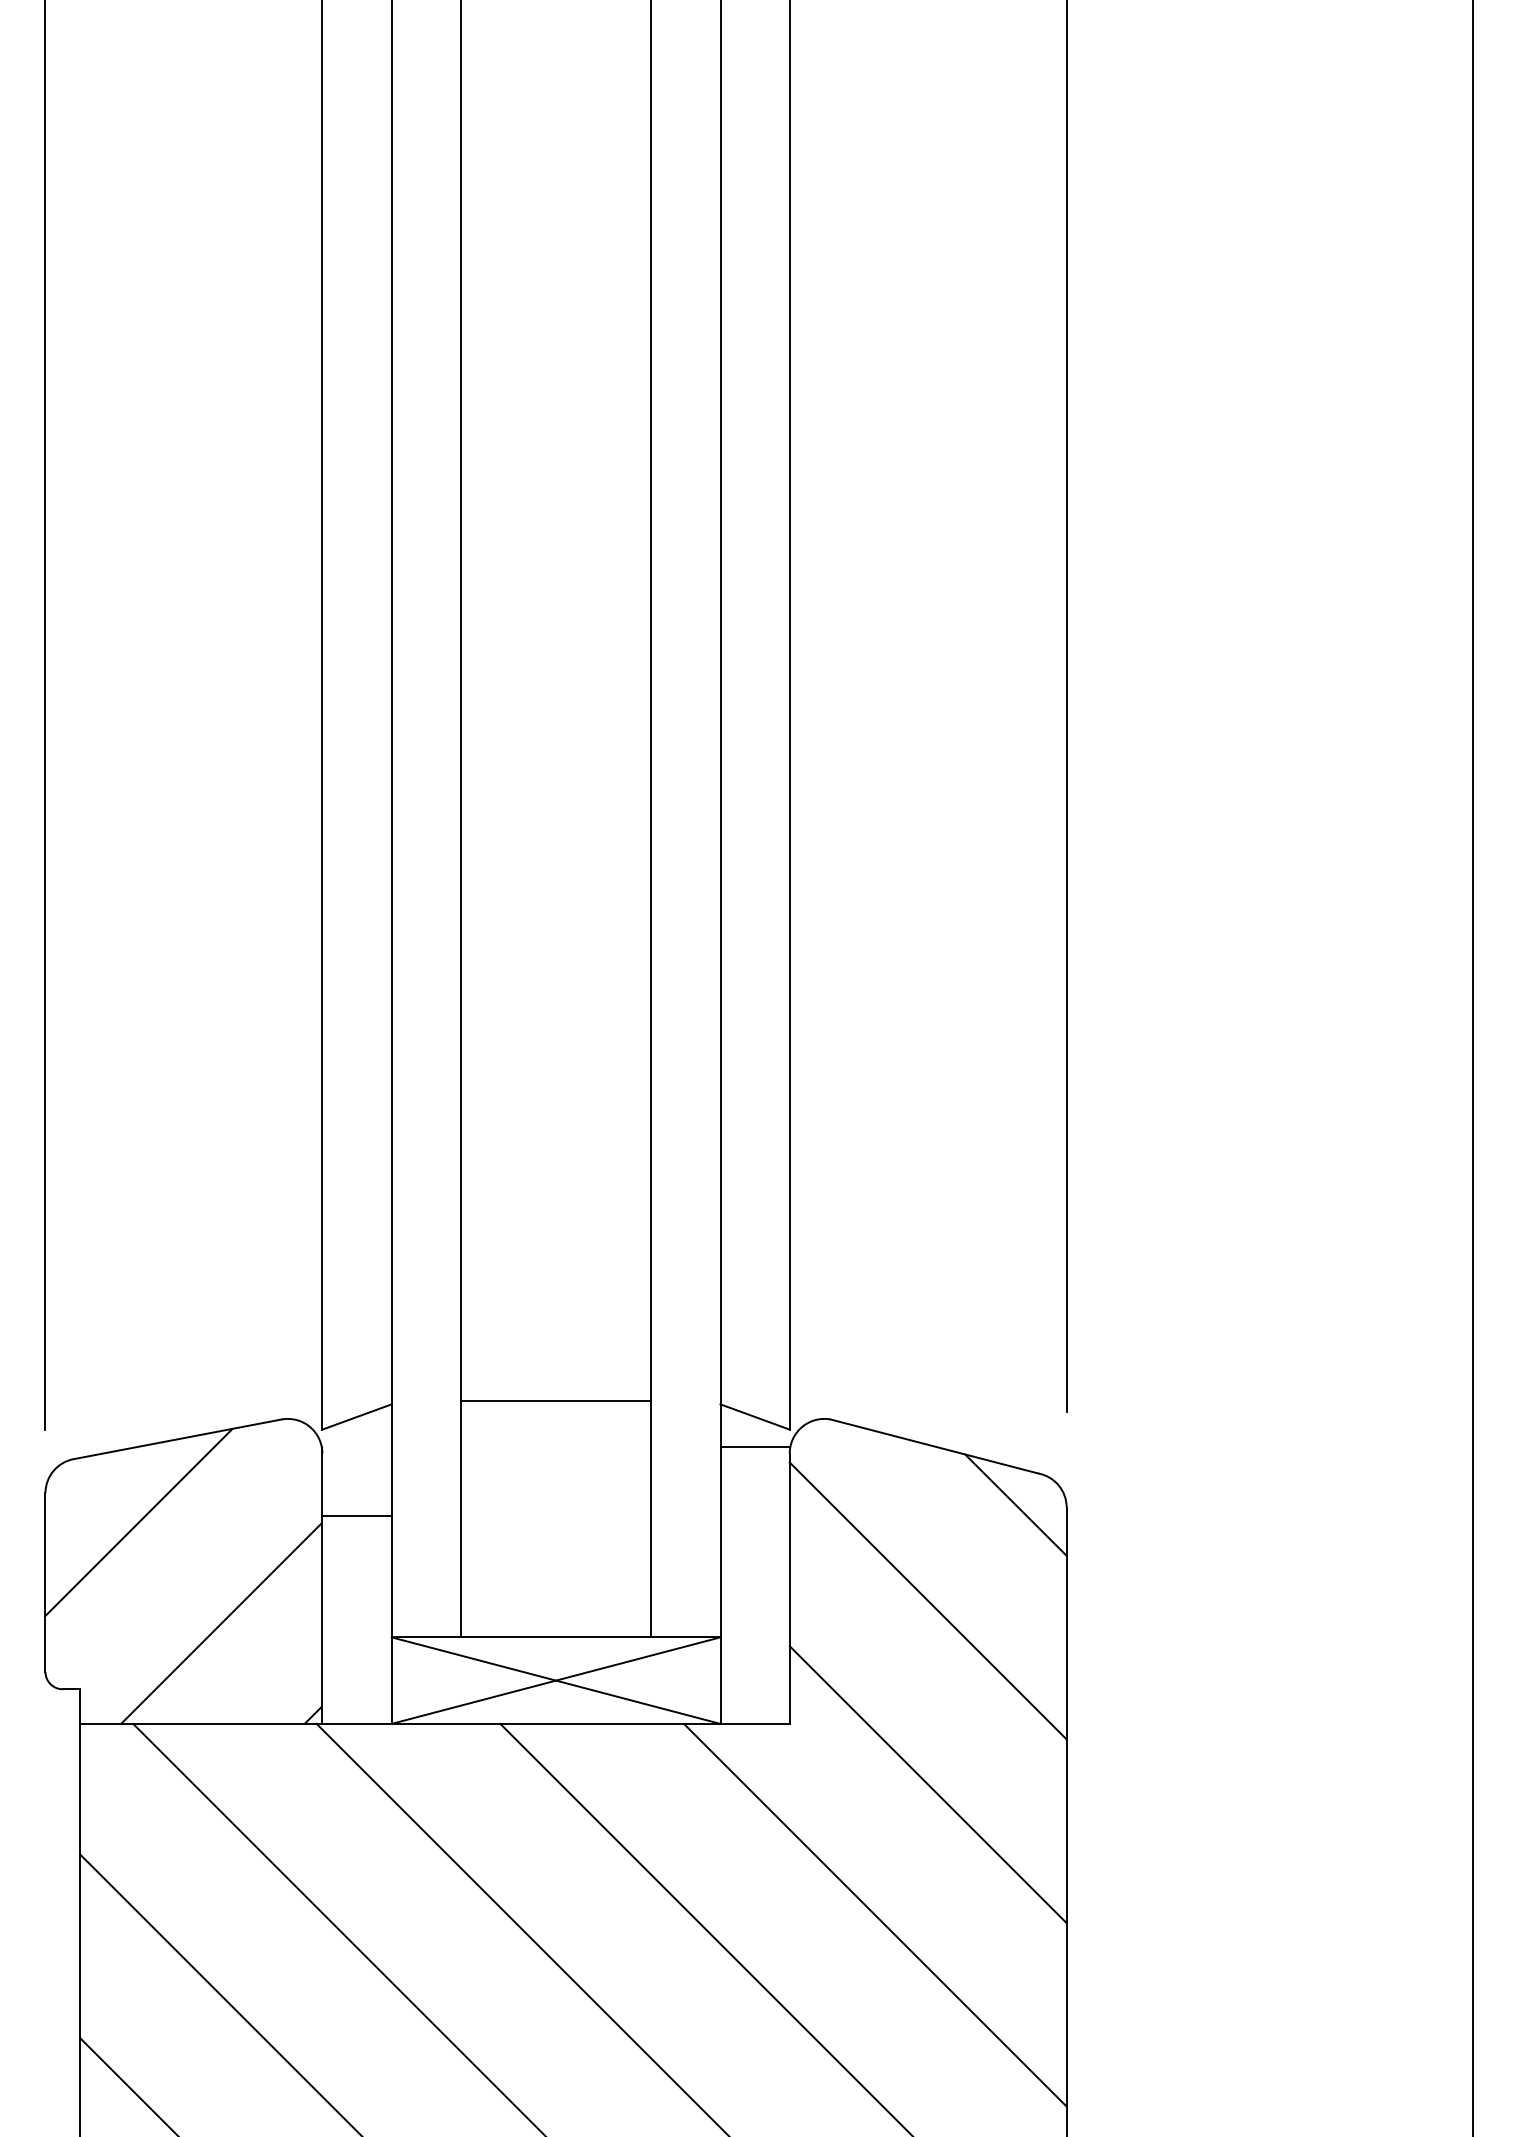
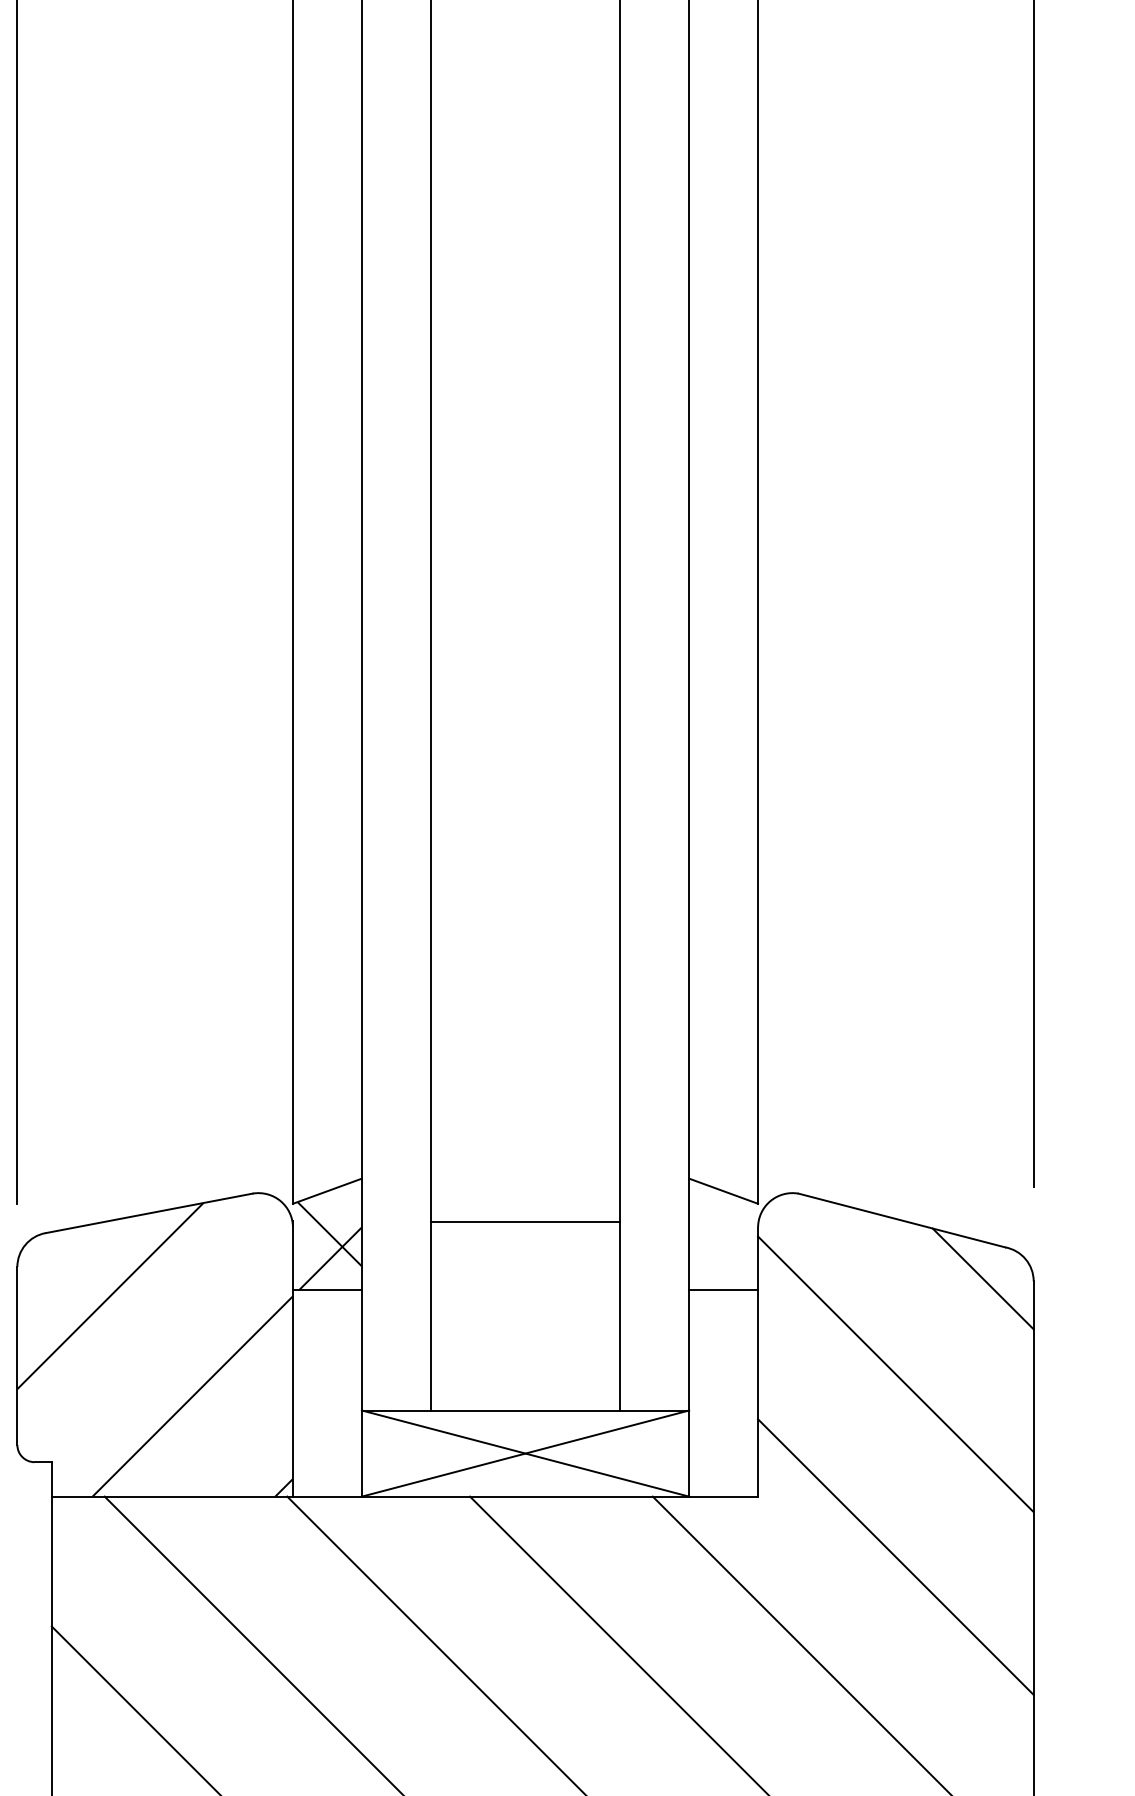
line: (555, 1401) -> (524, 1222), moved
line: (754, 1447) -> (723, 1290), moved
hatch: (359, 1471) -> (329, 1245), added

